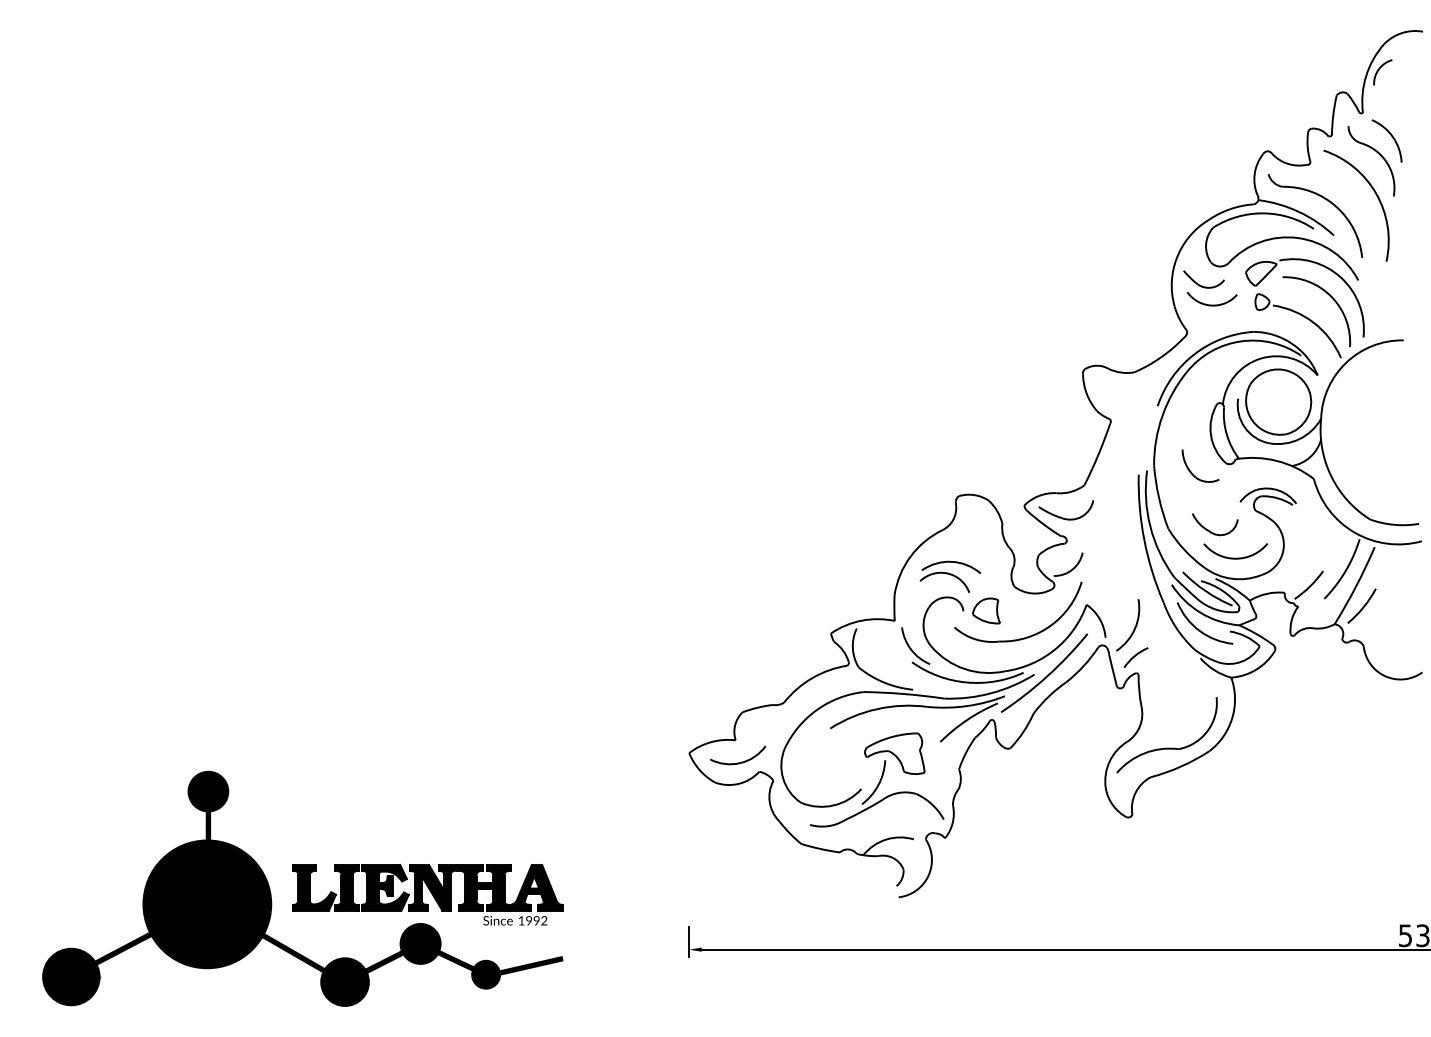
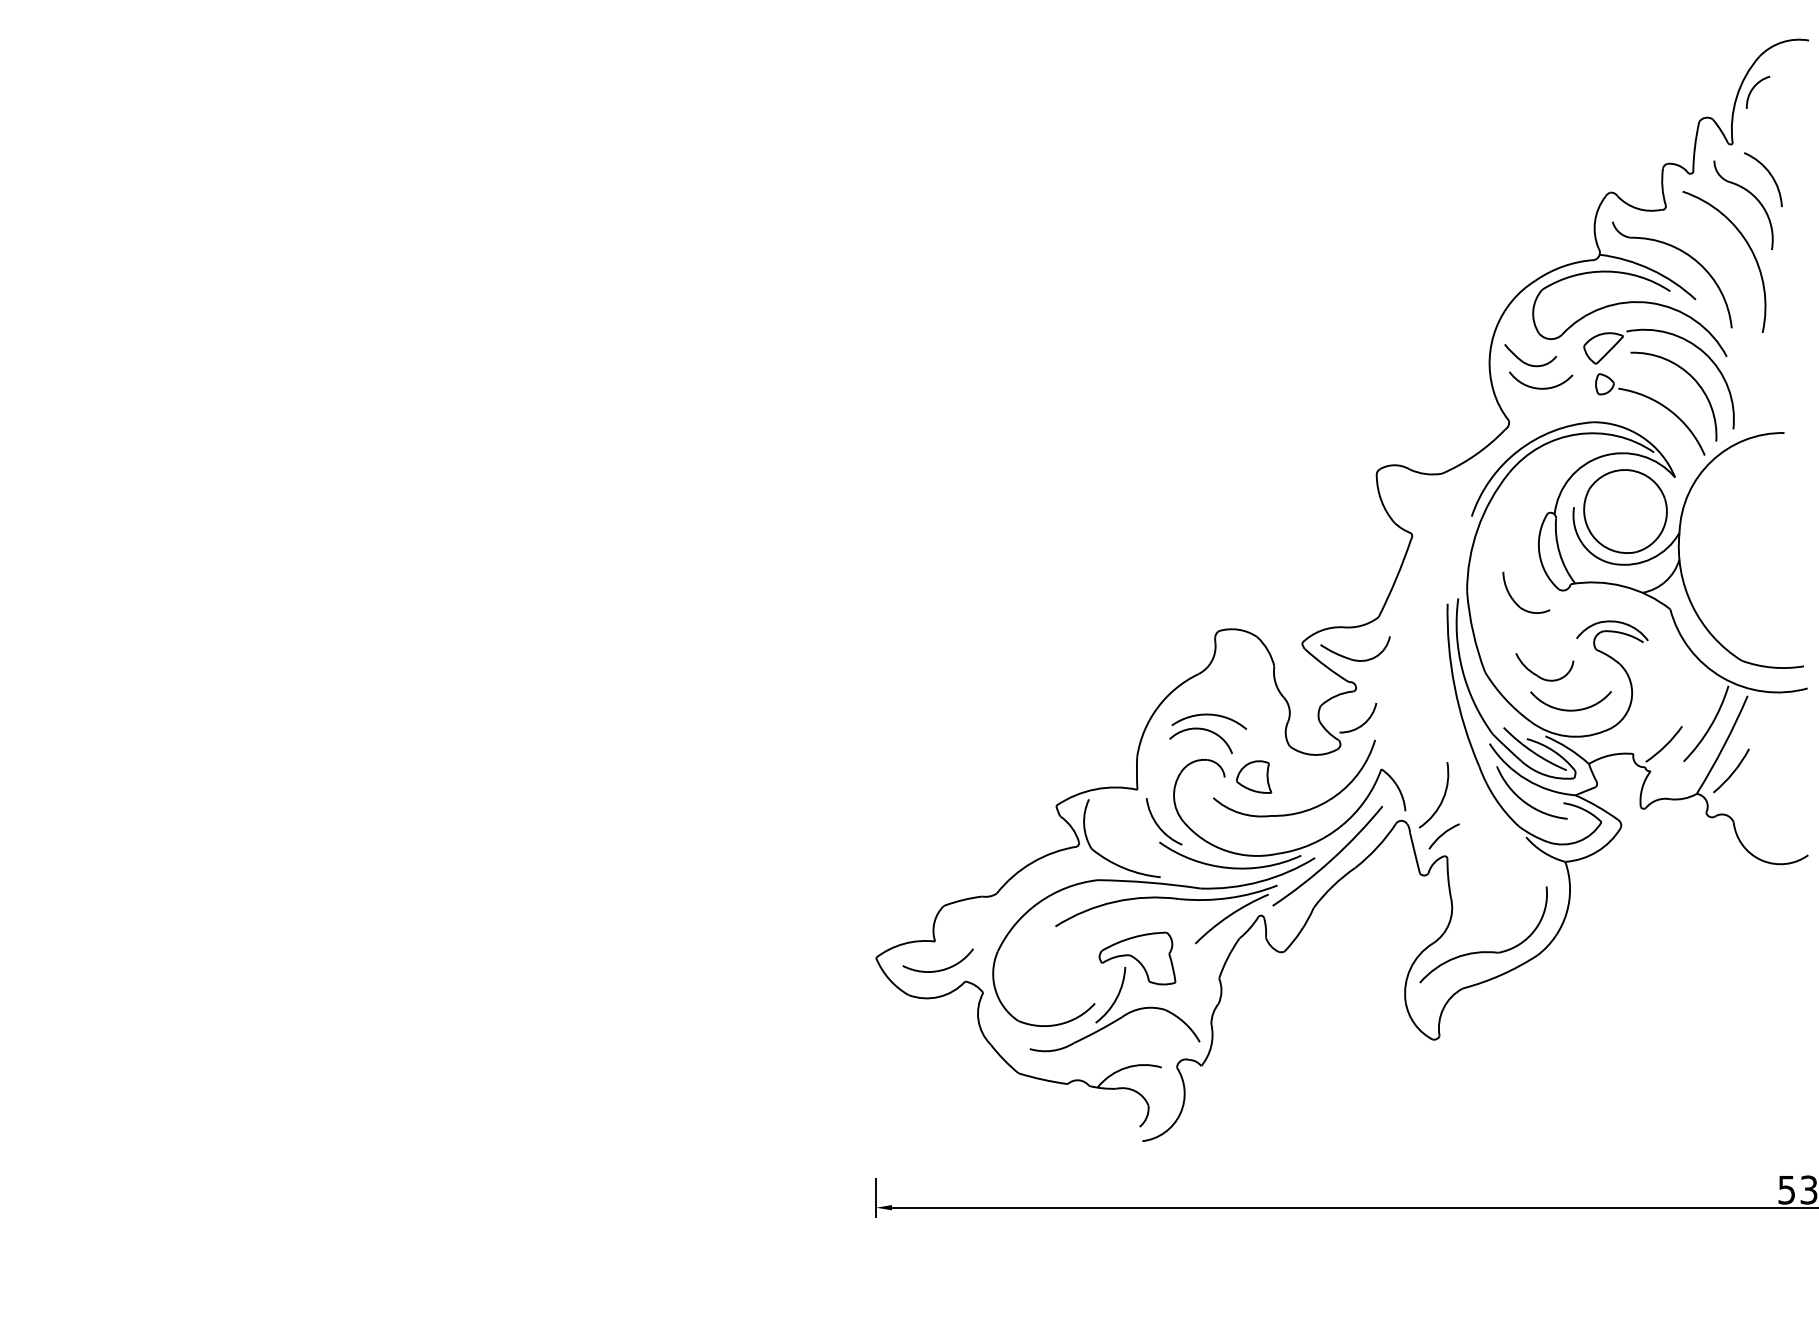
part: (302, 888) -> (384, 1130), removed

